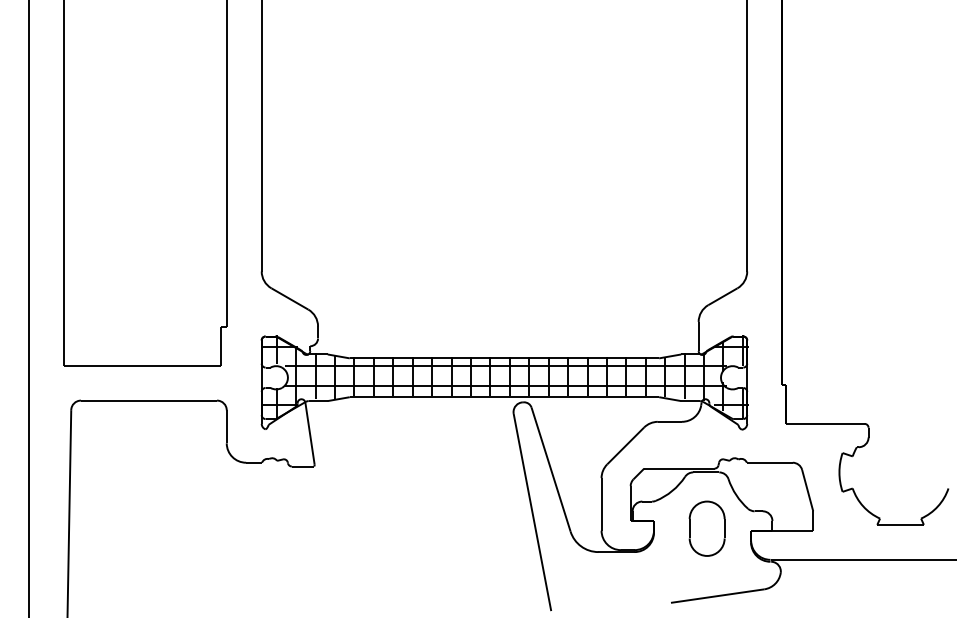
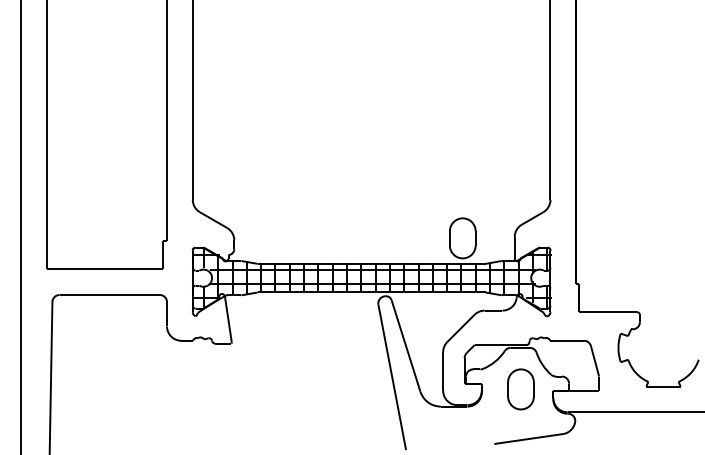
part: (627, 323) -> (462, 238), added

